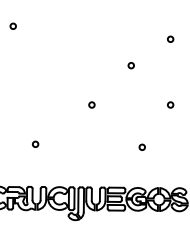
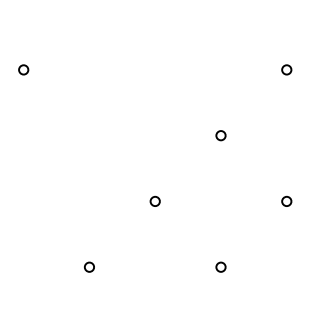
circle: (170, 38) -> (286, 68), moved
circle: (35, 143) -> (89, 265), moved
circle: (141, 146) -> (219, 265), moved

